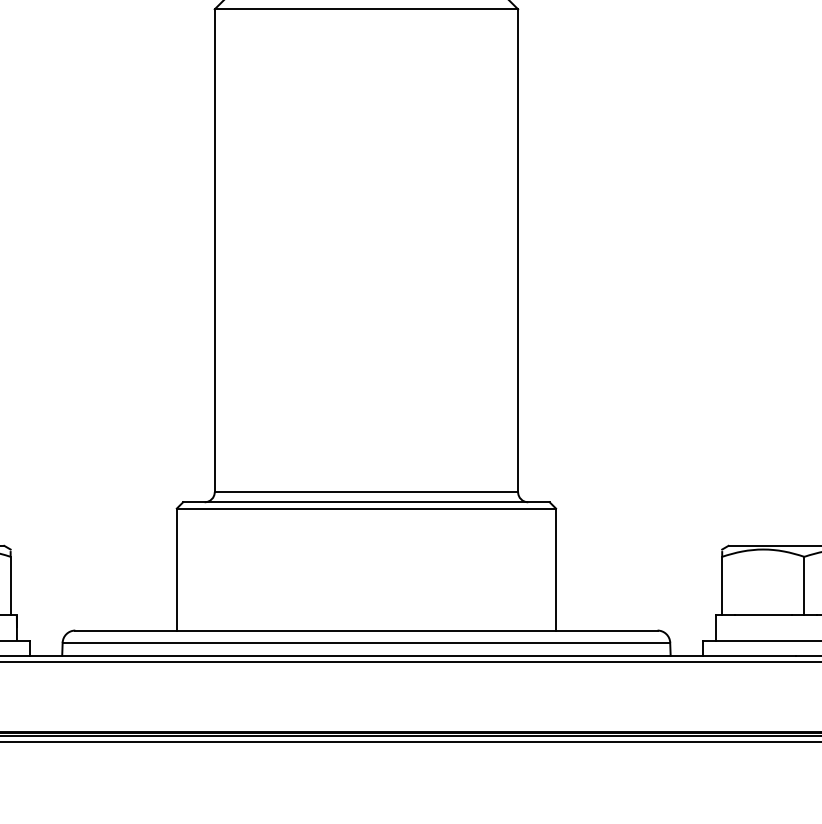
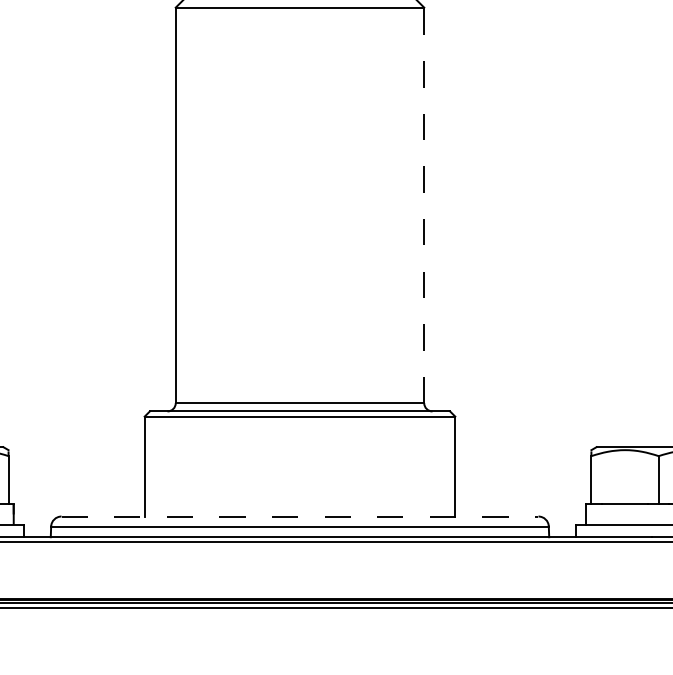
line: (518, 250) -> (424, 205), solid -> dashed
line: (367, 630) -> (300, 516), solid -> dashed

